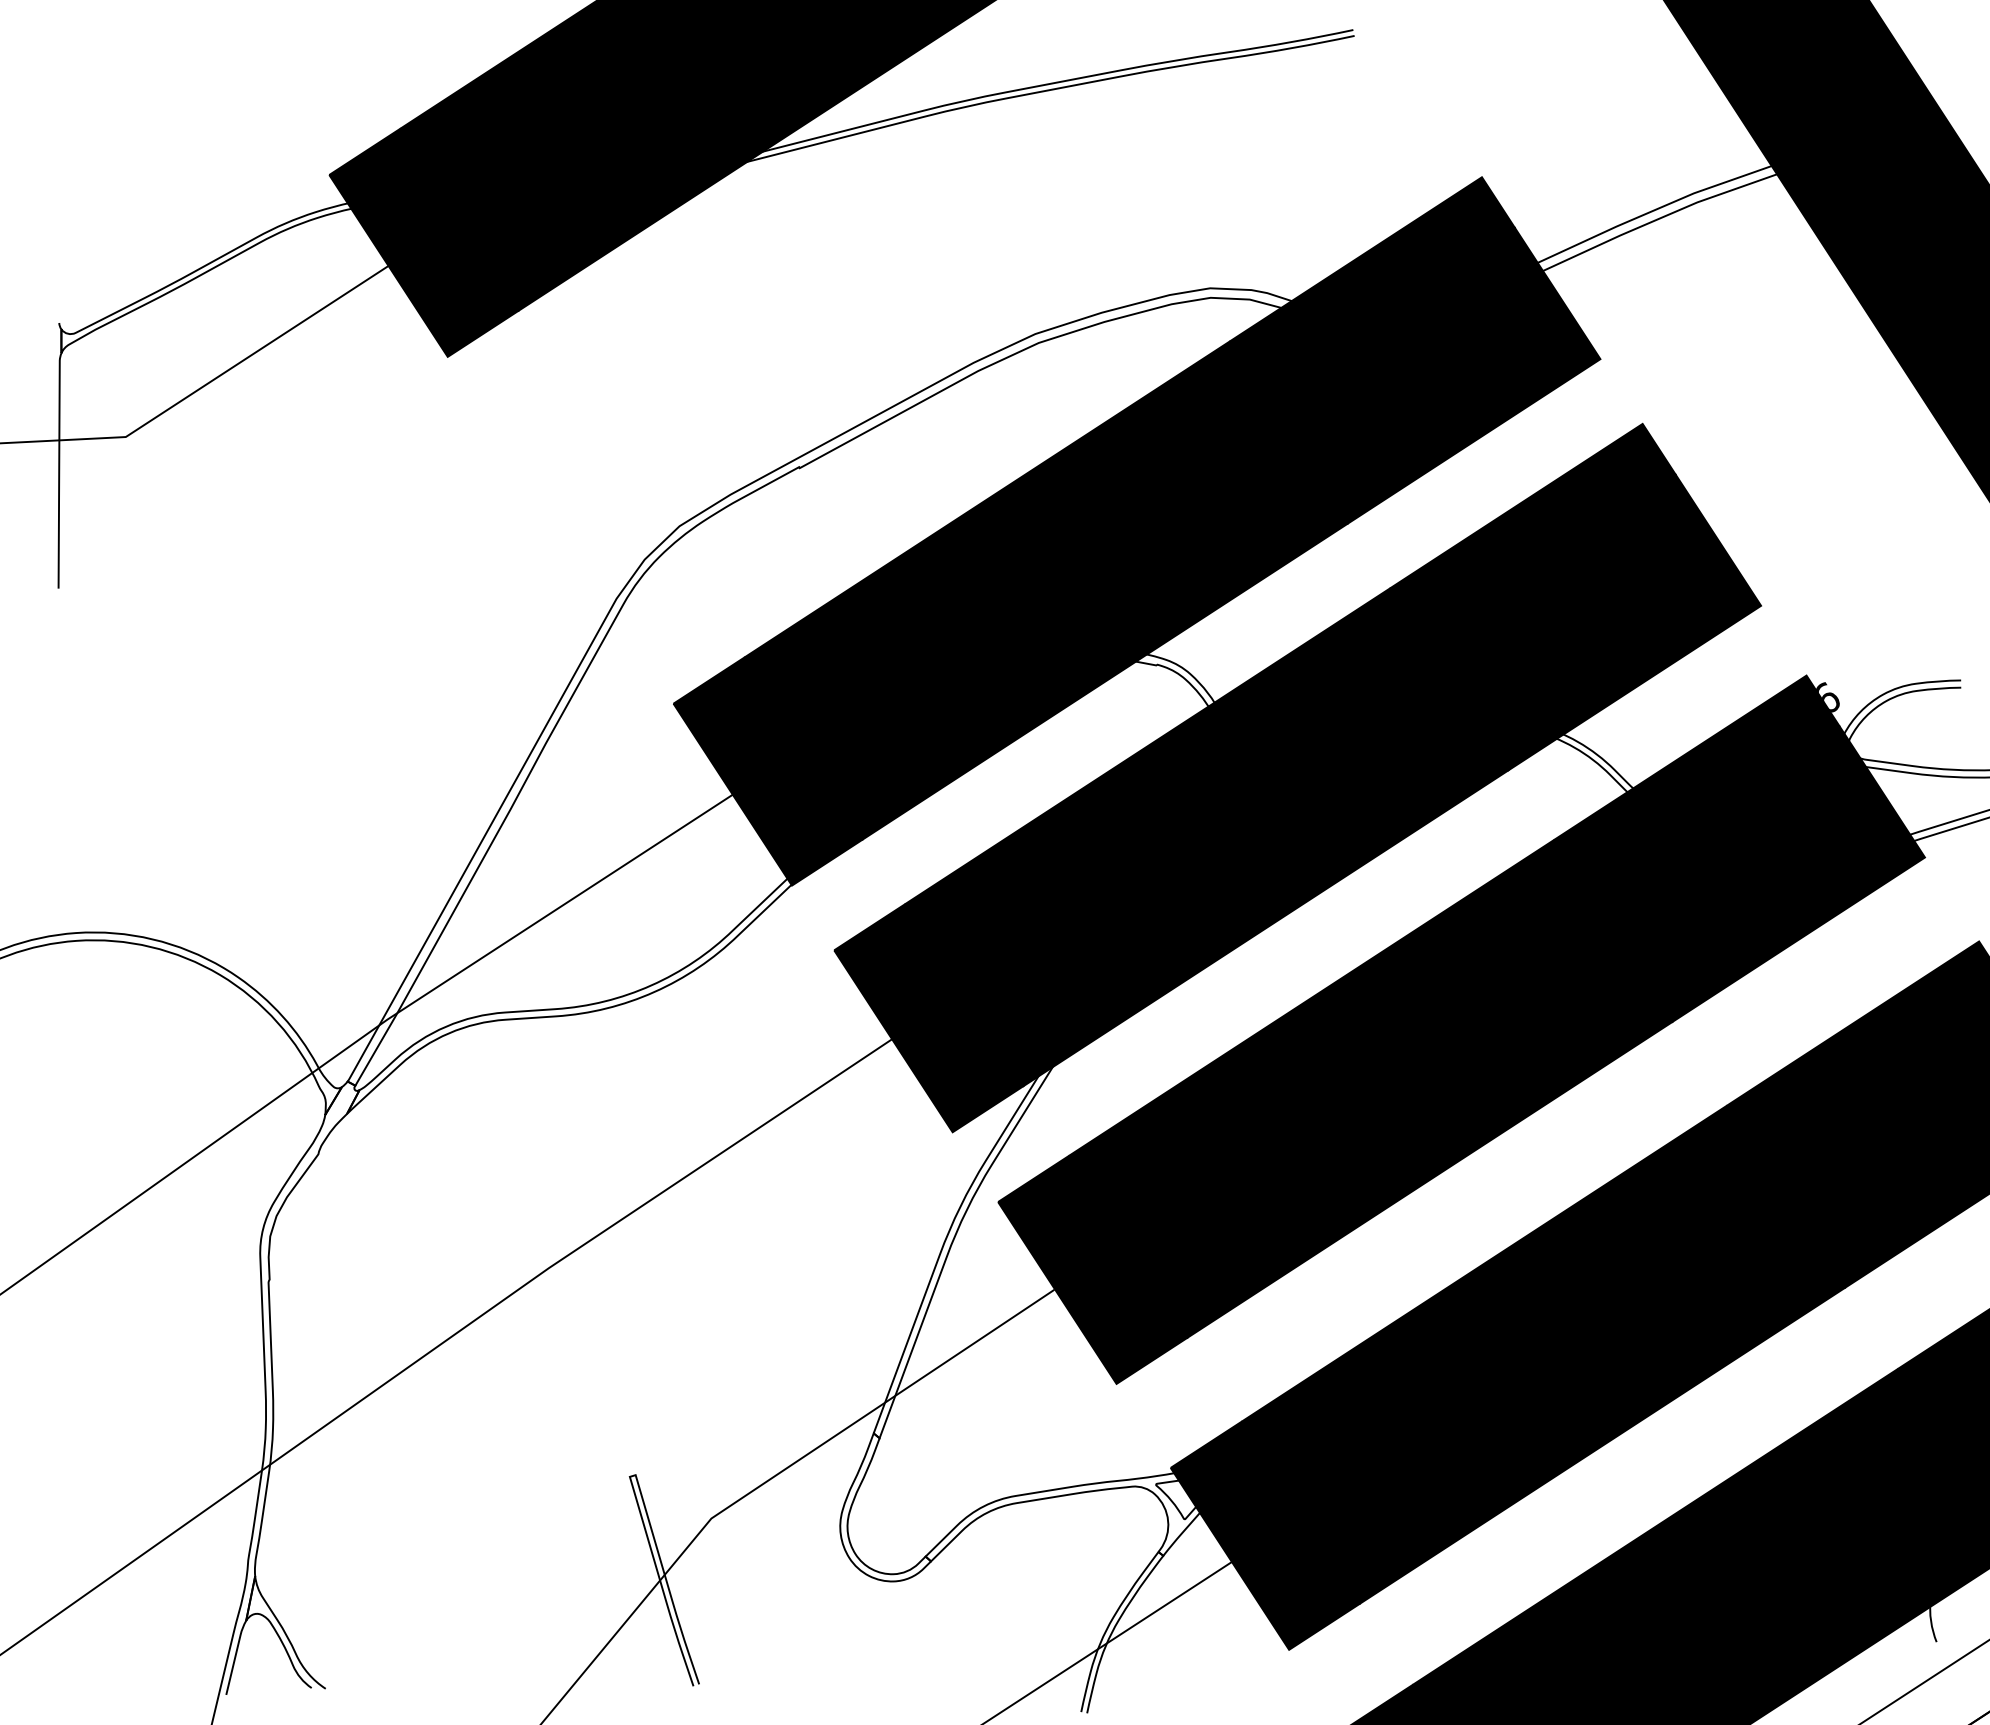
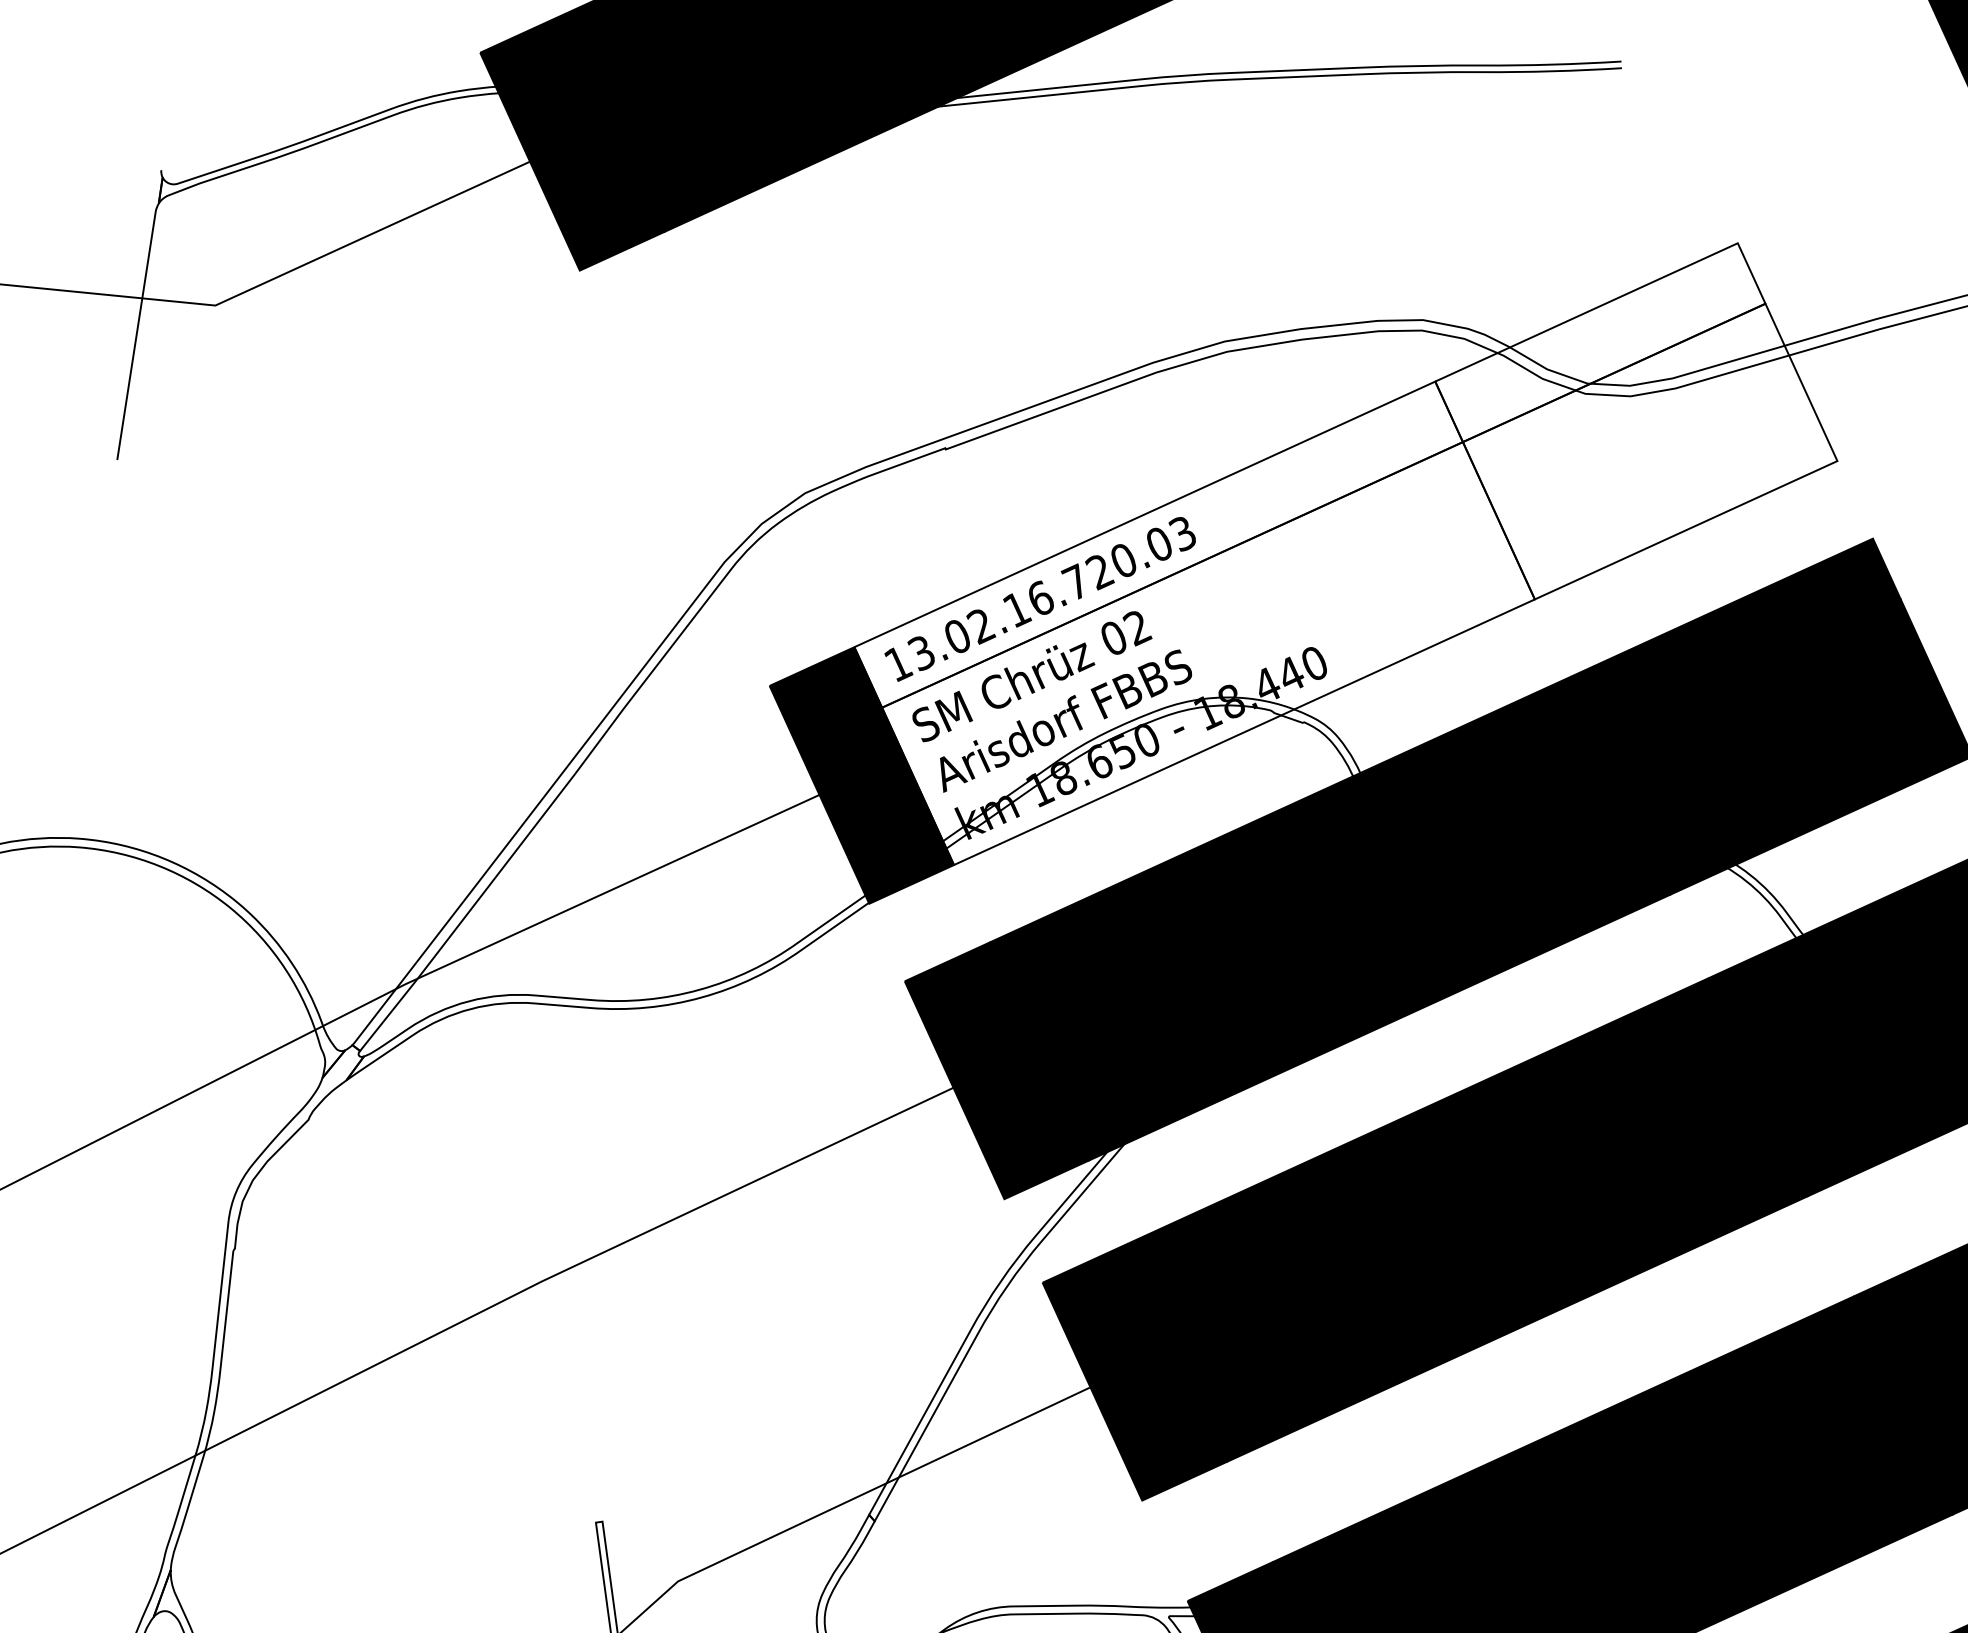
fill: (1172, 508) -> (1346, 554), removed

